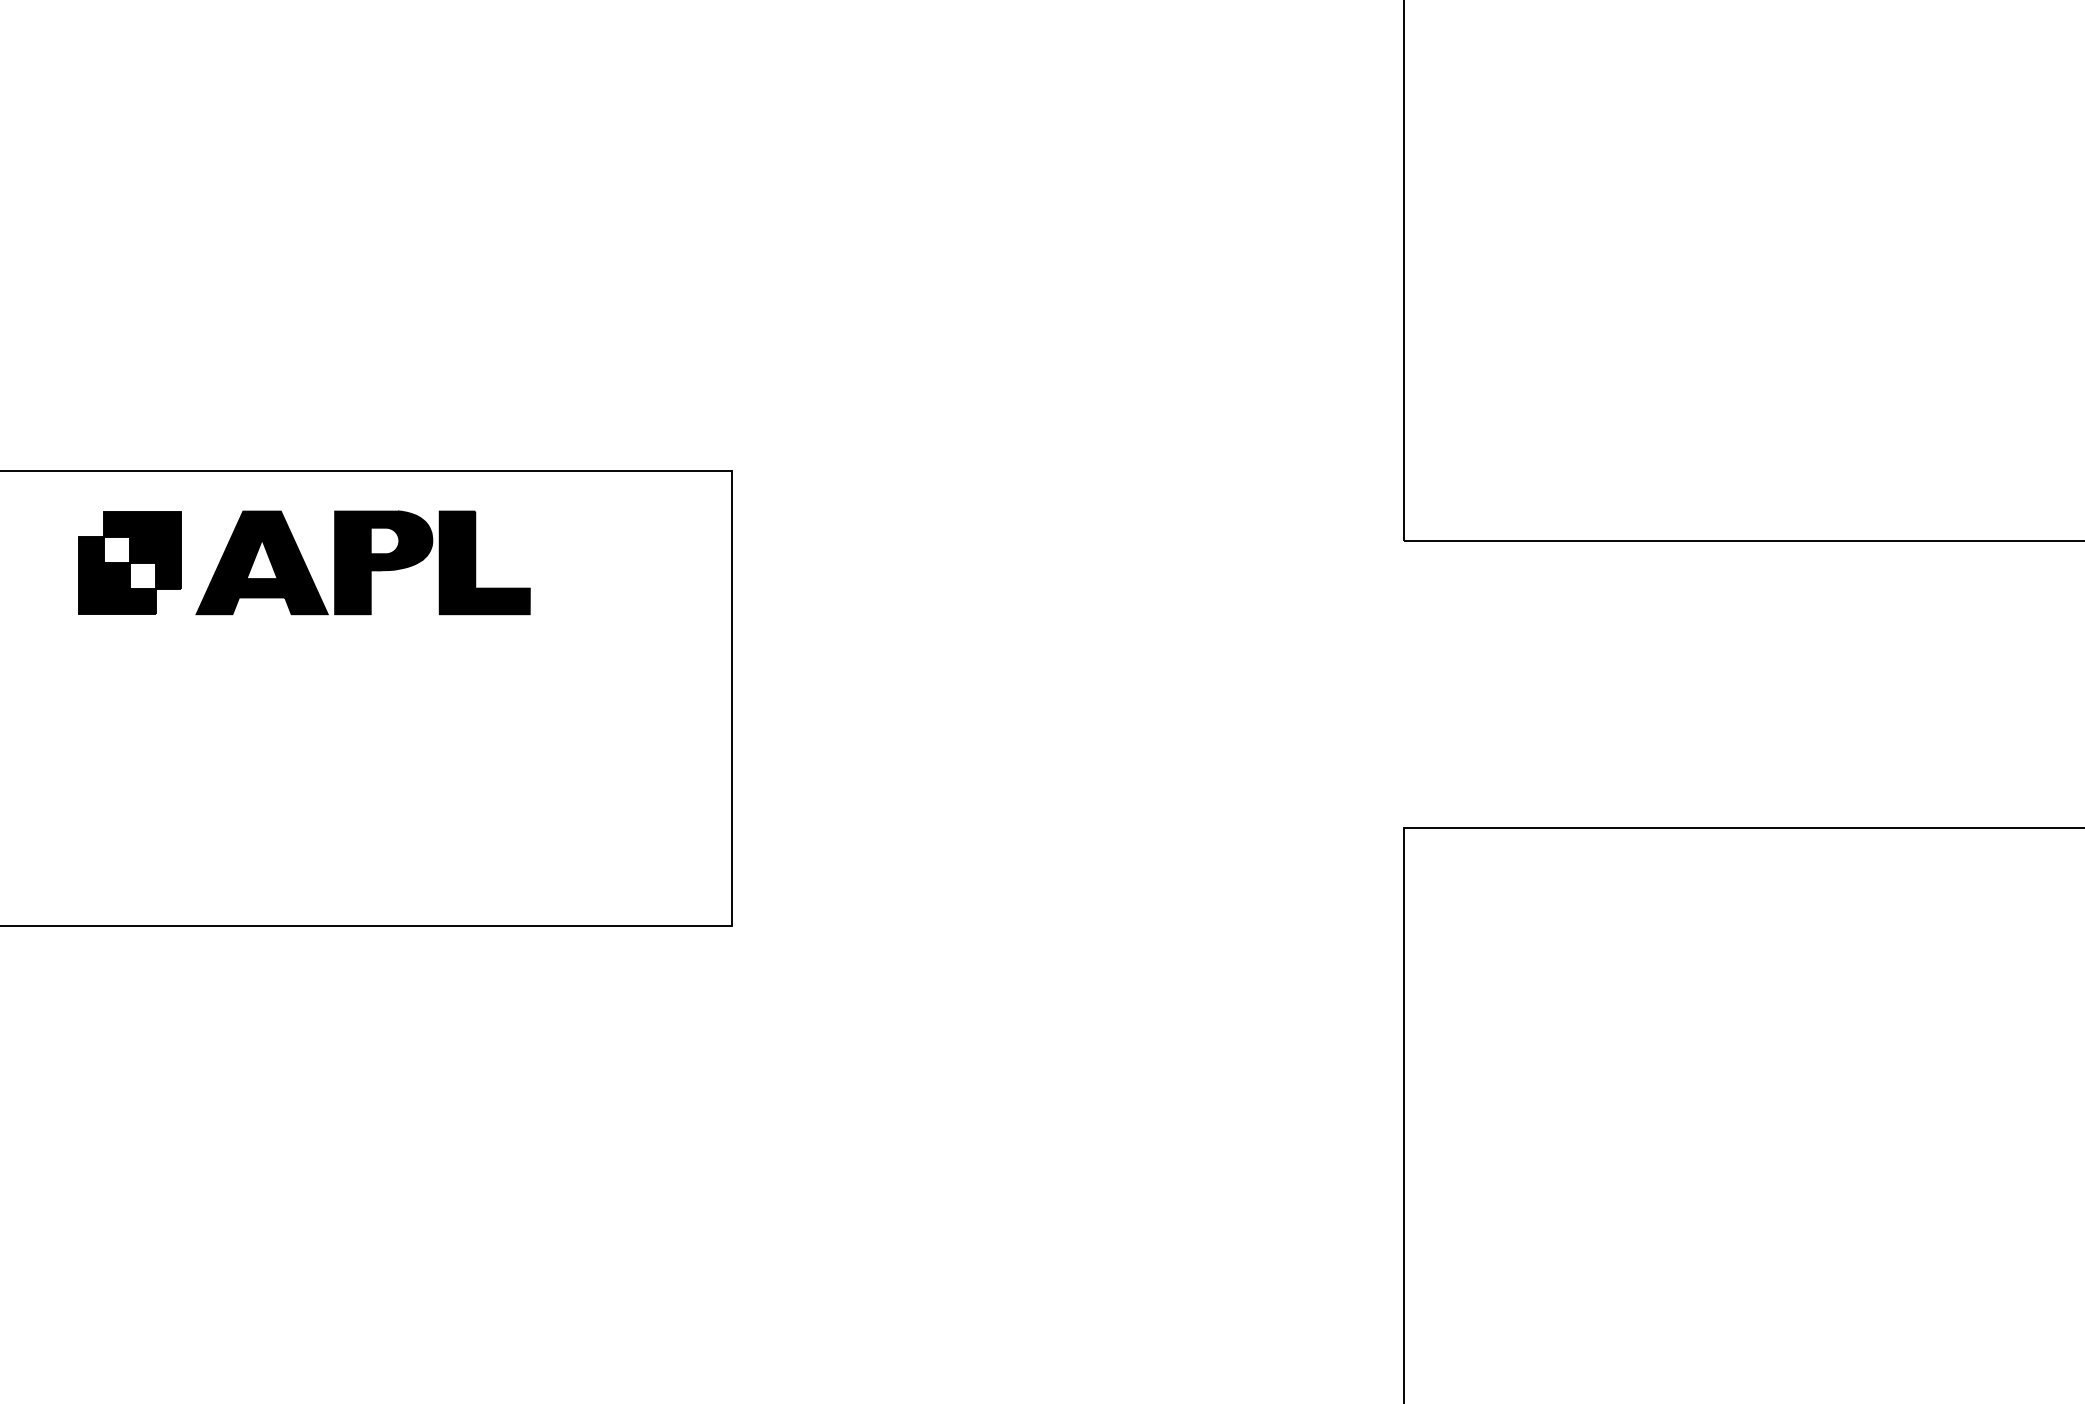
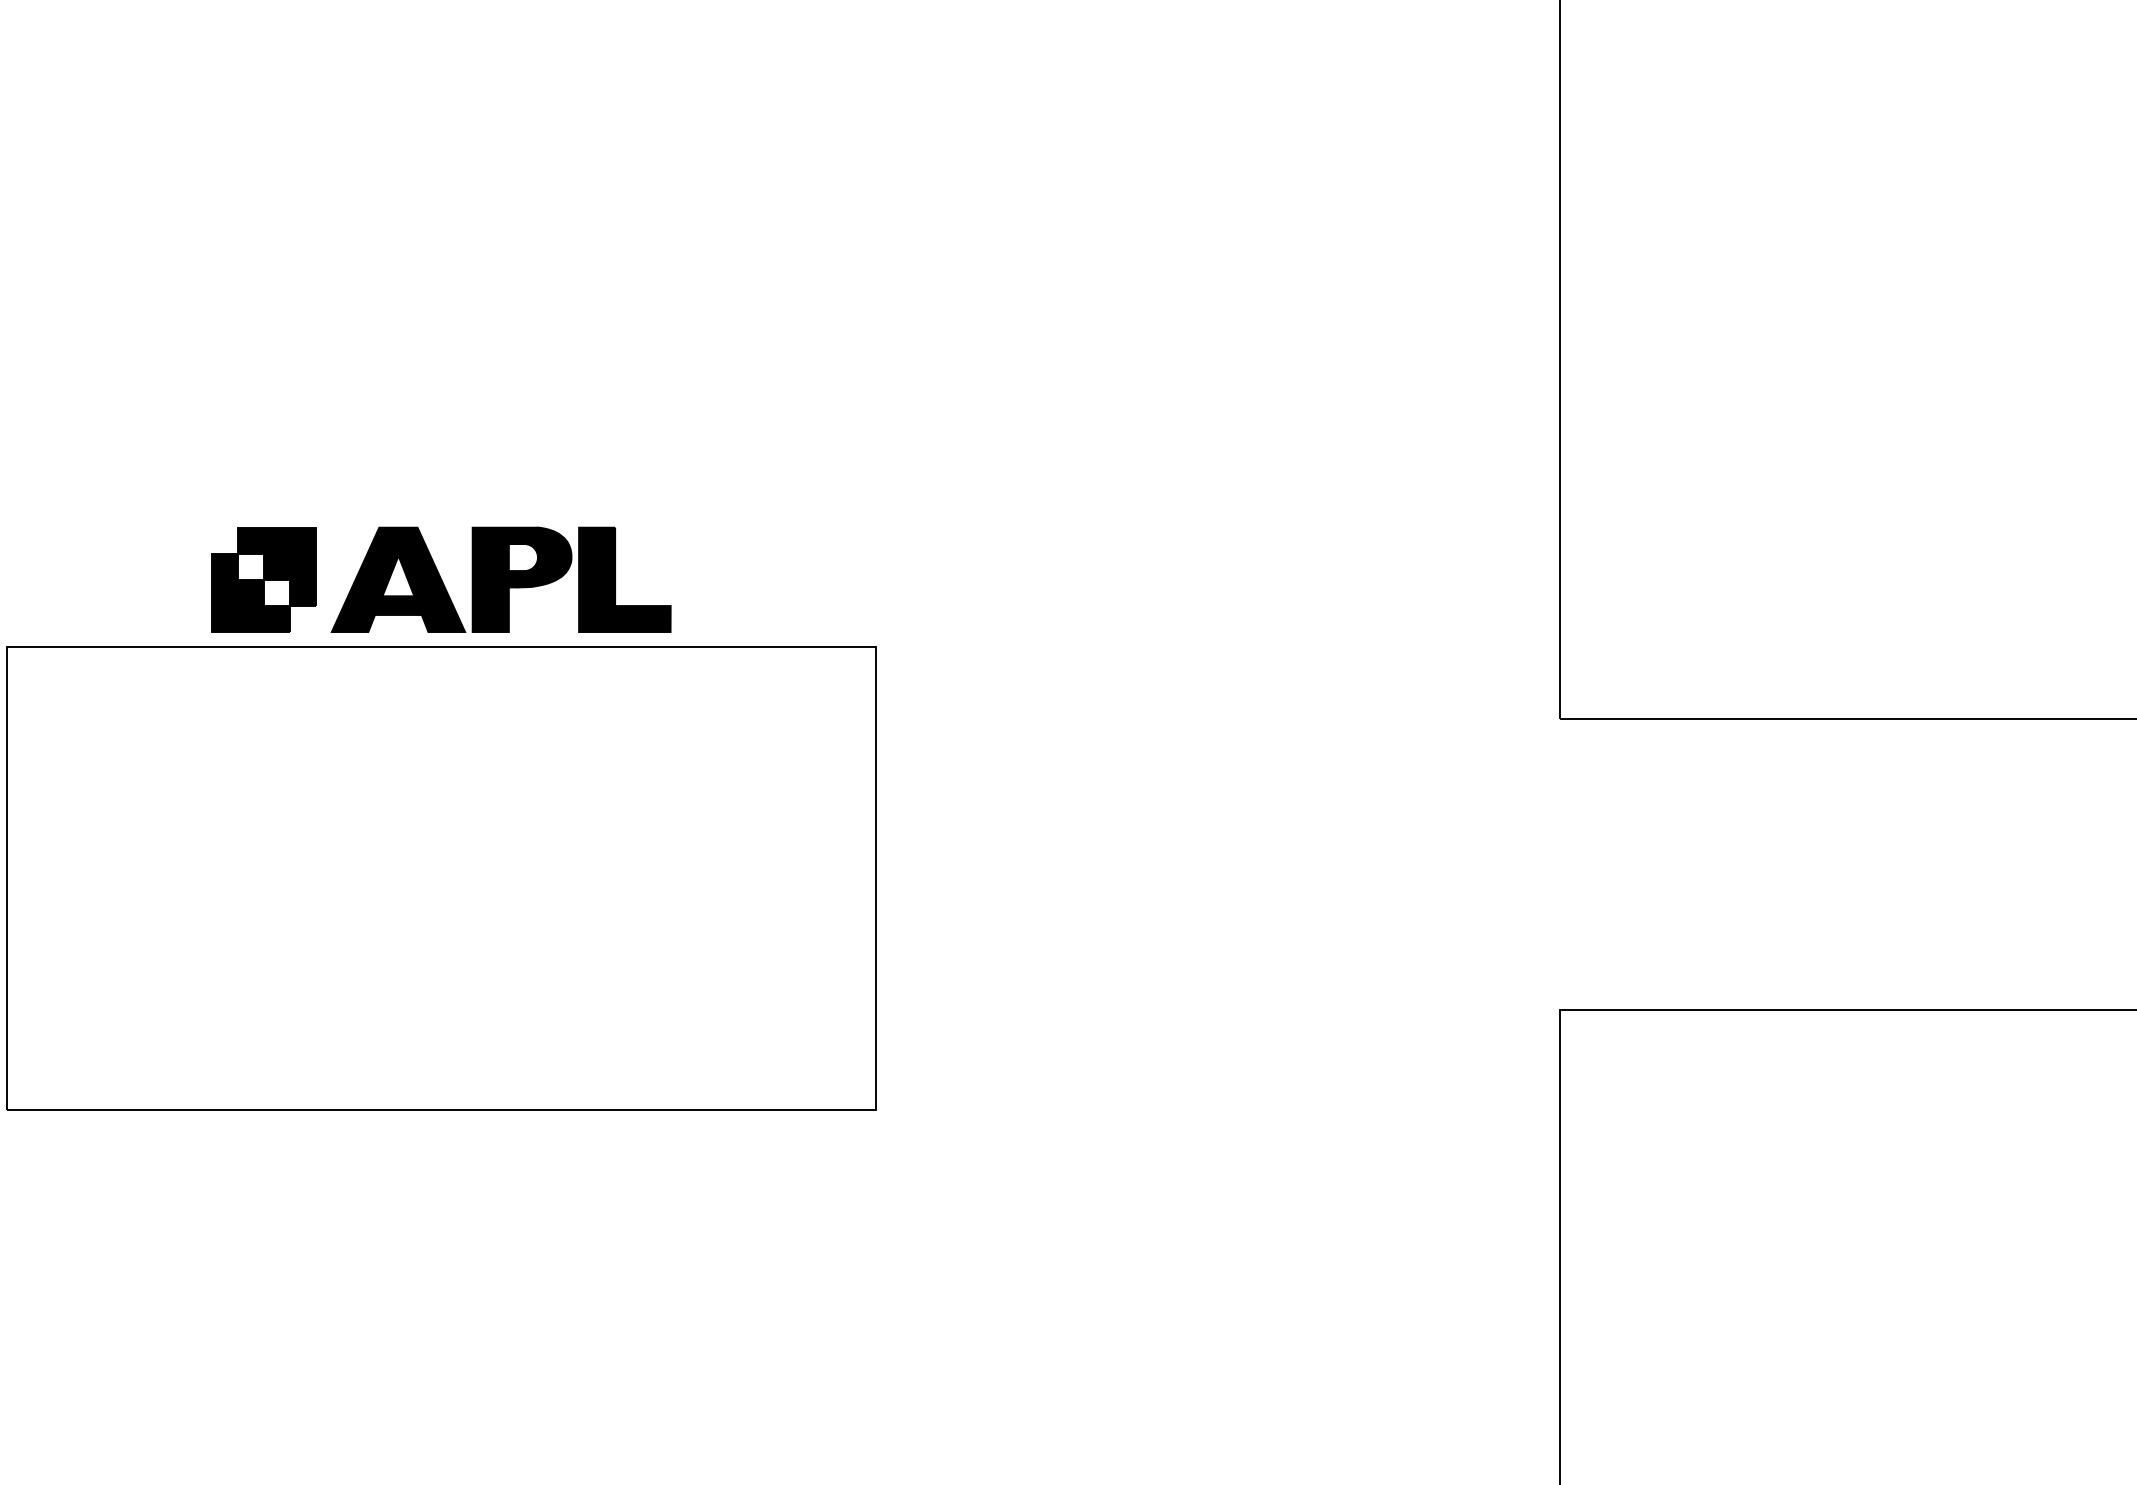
part: (304, 562) -> (441, 579), moved

